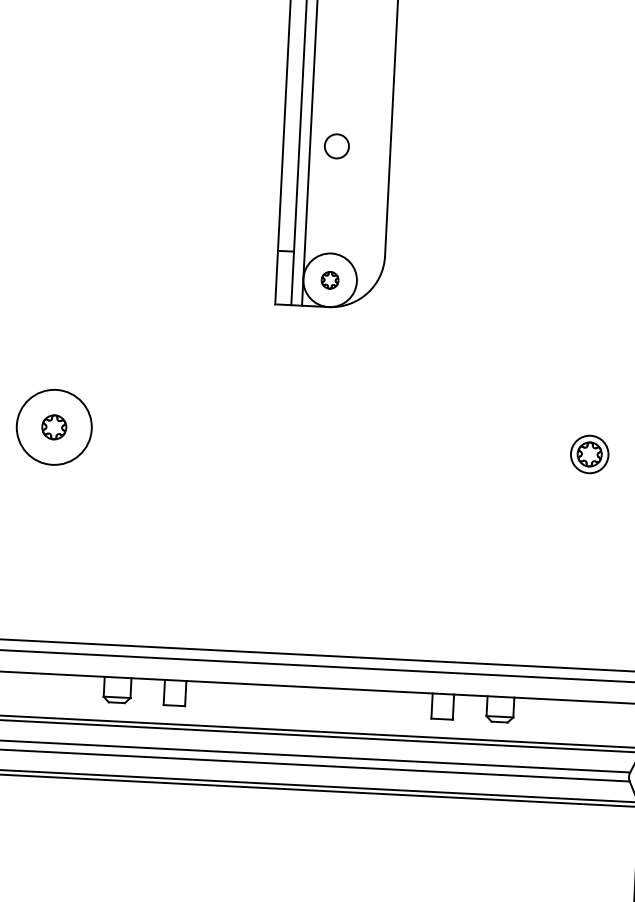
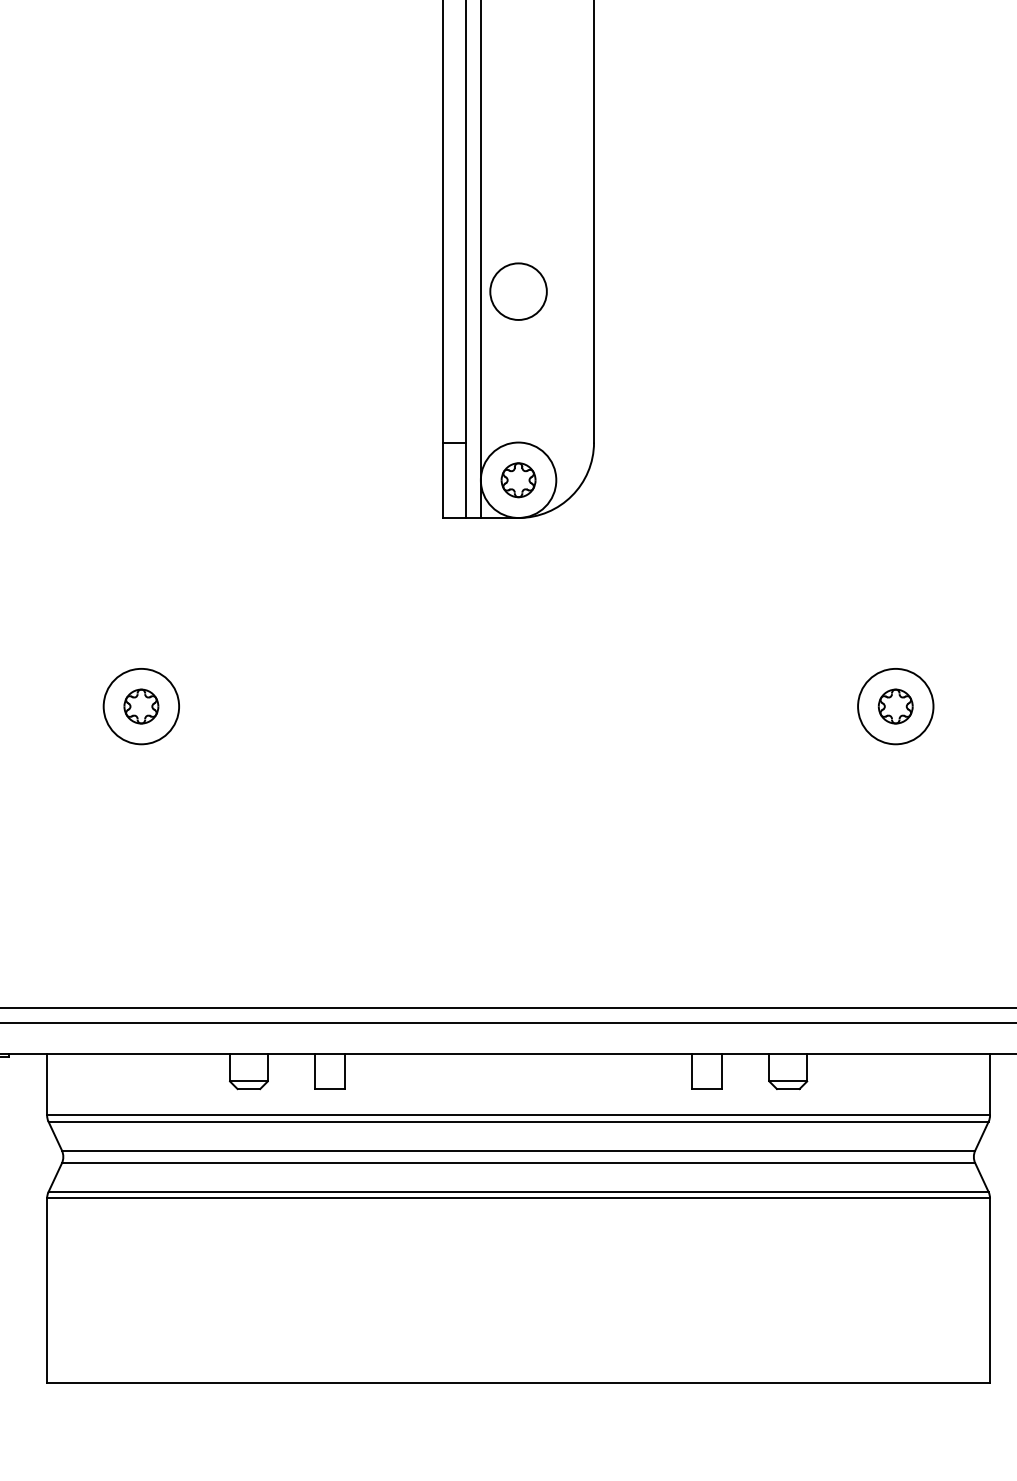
circle: (336, 146) -> (518, 291), size x1.67
part: (330, 280) -> (518, 480), size x1.43
circle: (54, 427) -> (141, 706), size x0.71
circle: (589, 454) -> (895, 706), size x1.43

